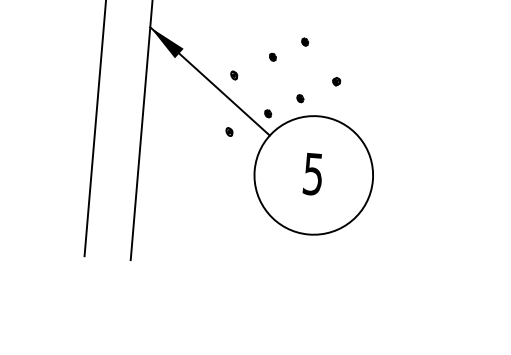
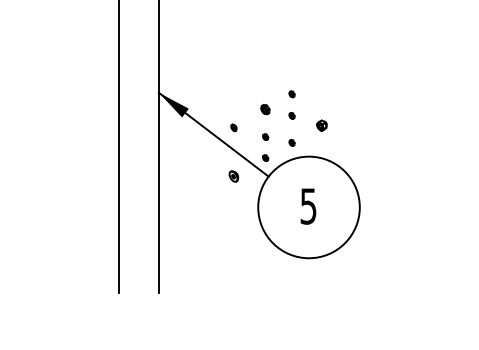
part: (272, 57) -> (265, 109), size x1.6
part: (302, 66) -> (291, 115), added
part: (336, 81) -> (321, 125), size x1.6
part: (270, 88) -> (265, 136), added
part: (228, 132) -> (233, 176), size x1.6

